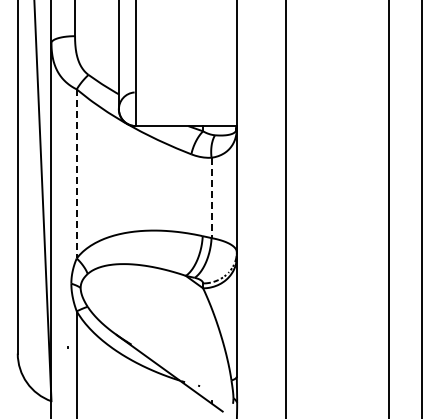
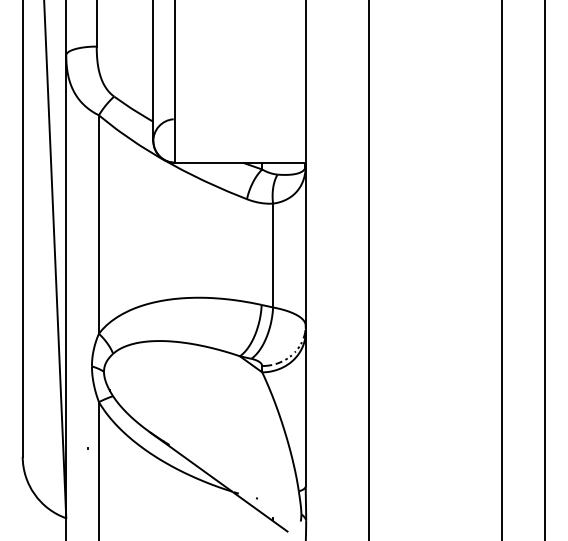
line: (76, 173) -> (98, 223), dashed -> solid
line: (211, 198) -> (273, 256), dashed -> solid

